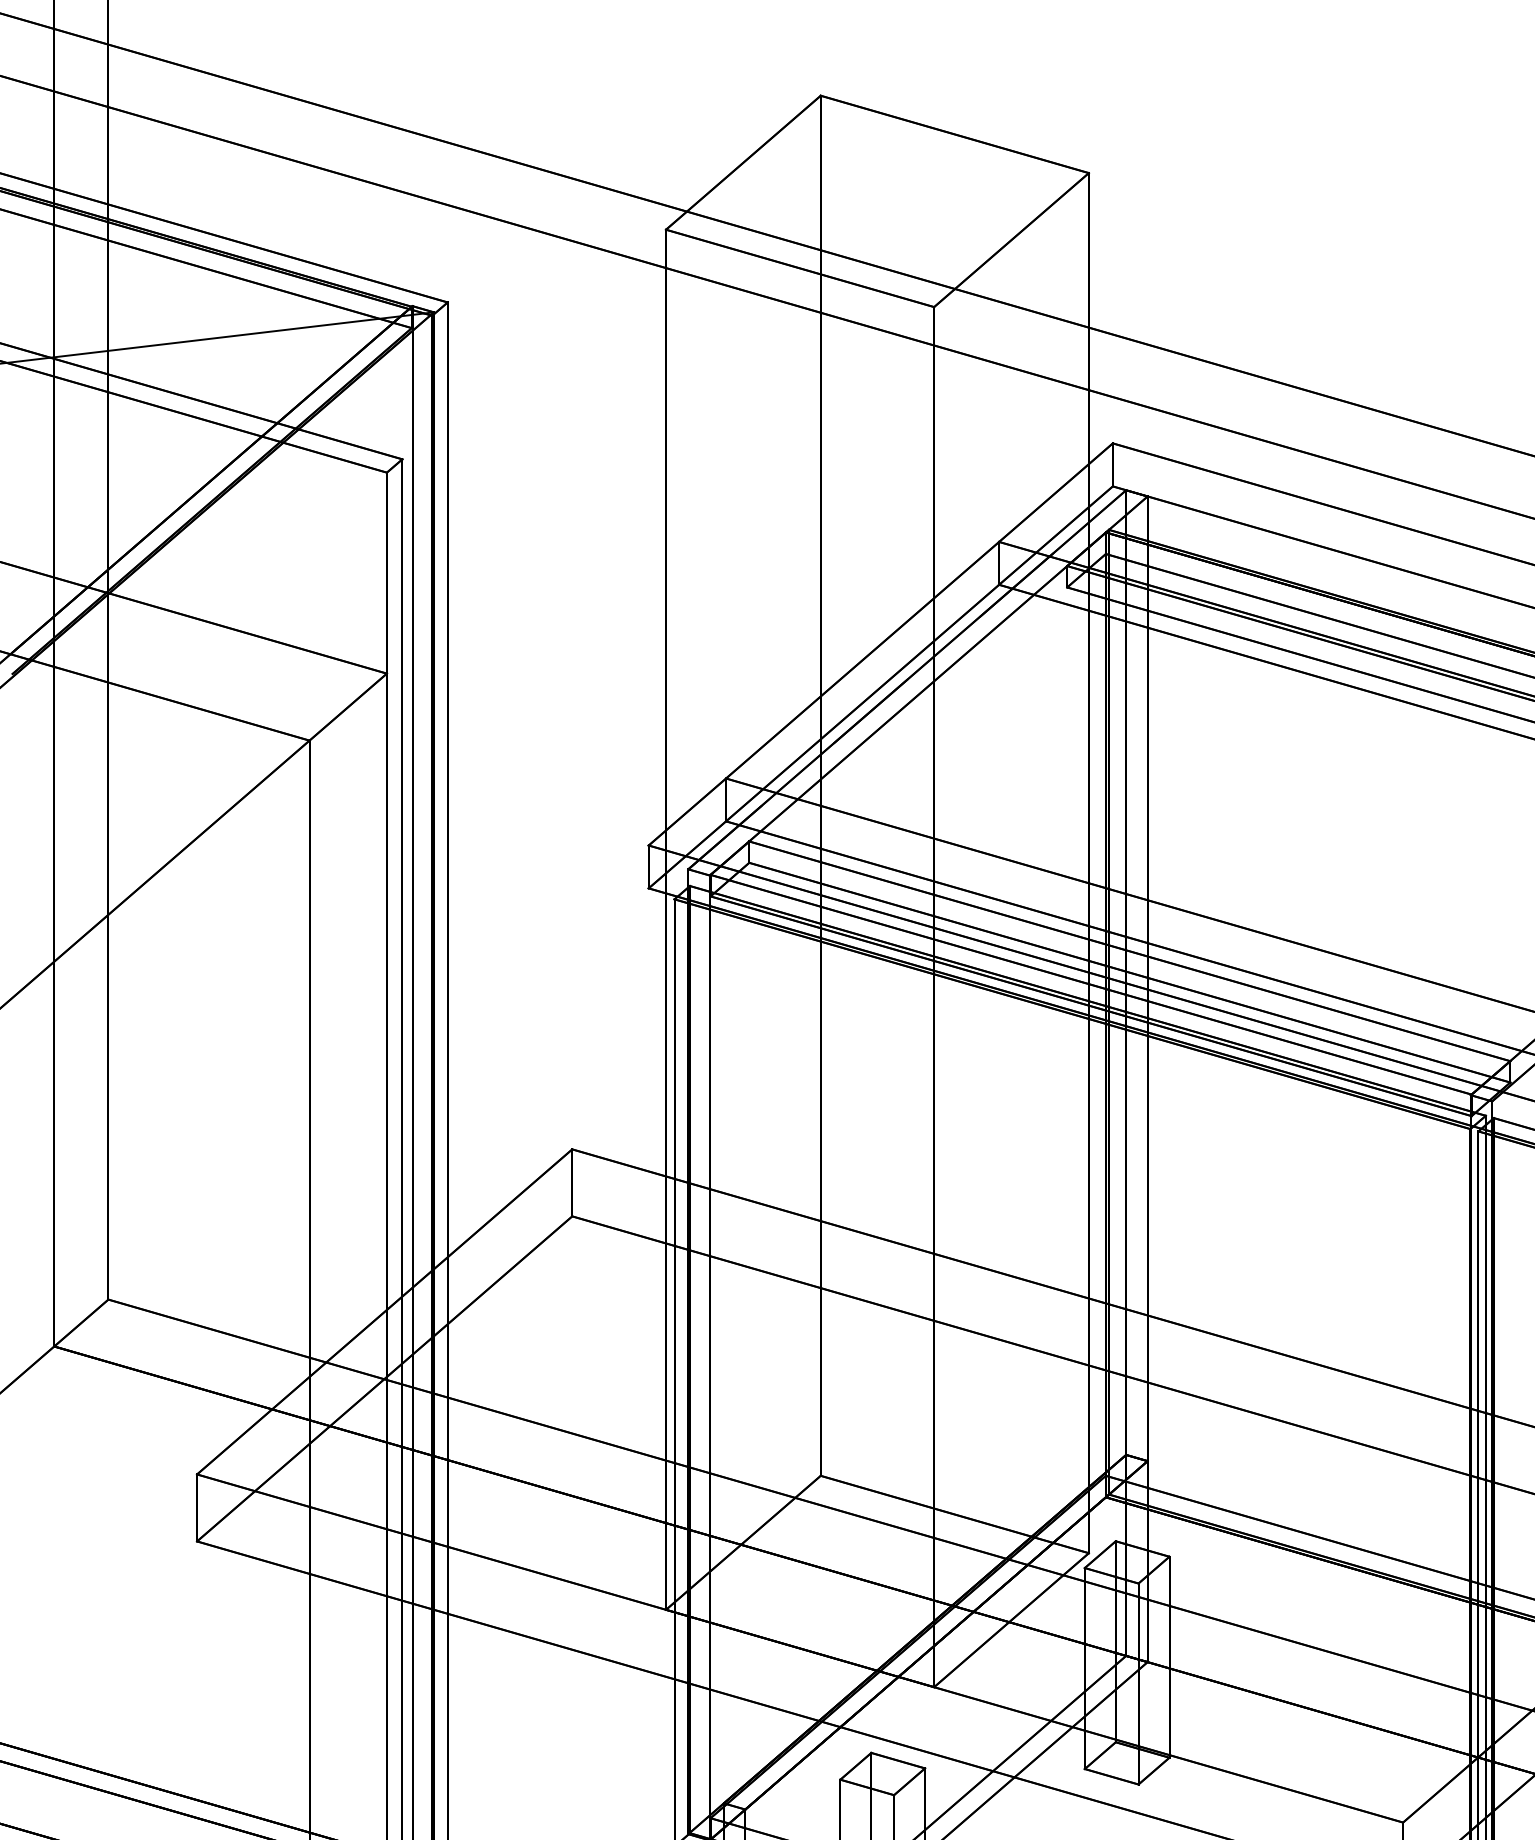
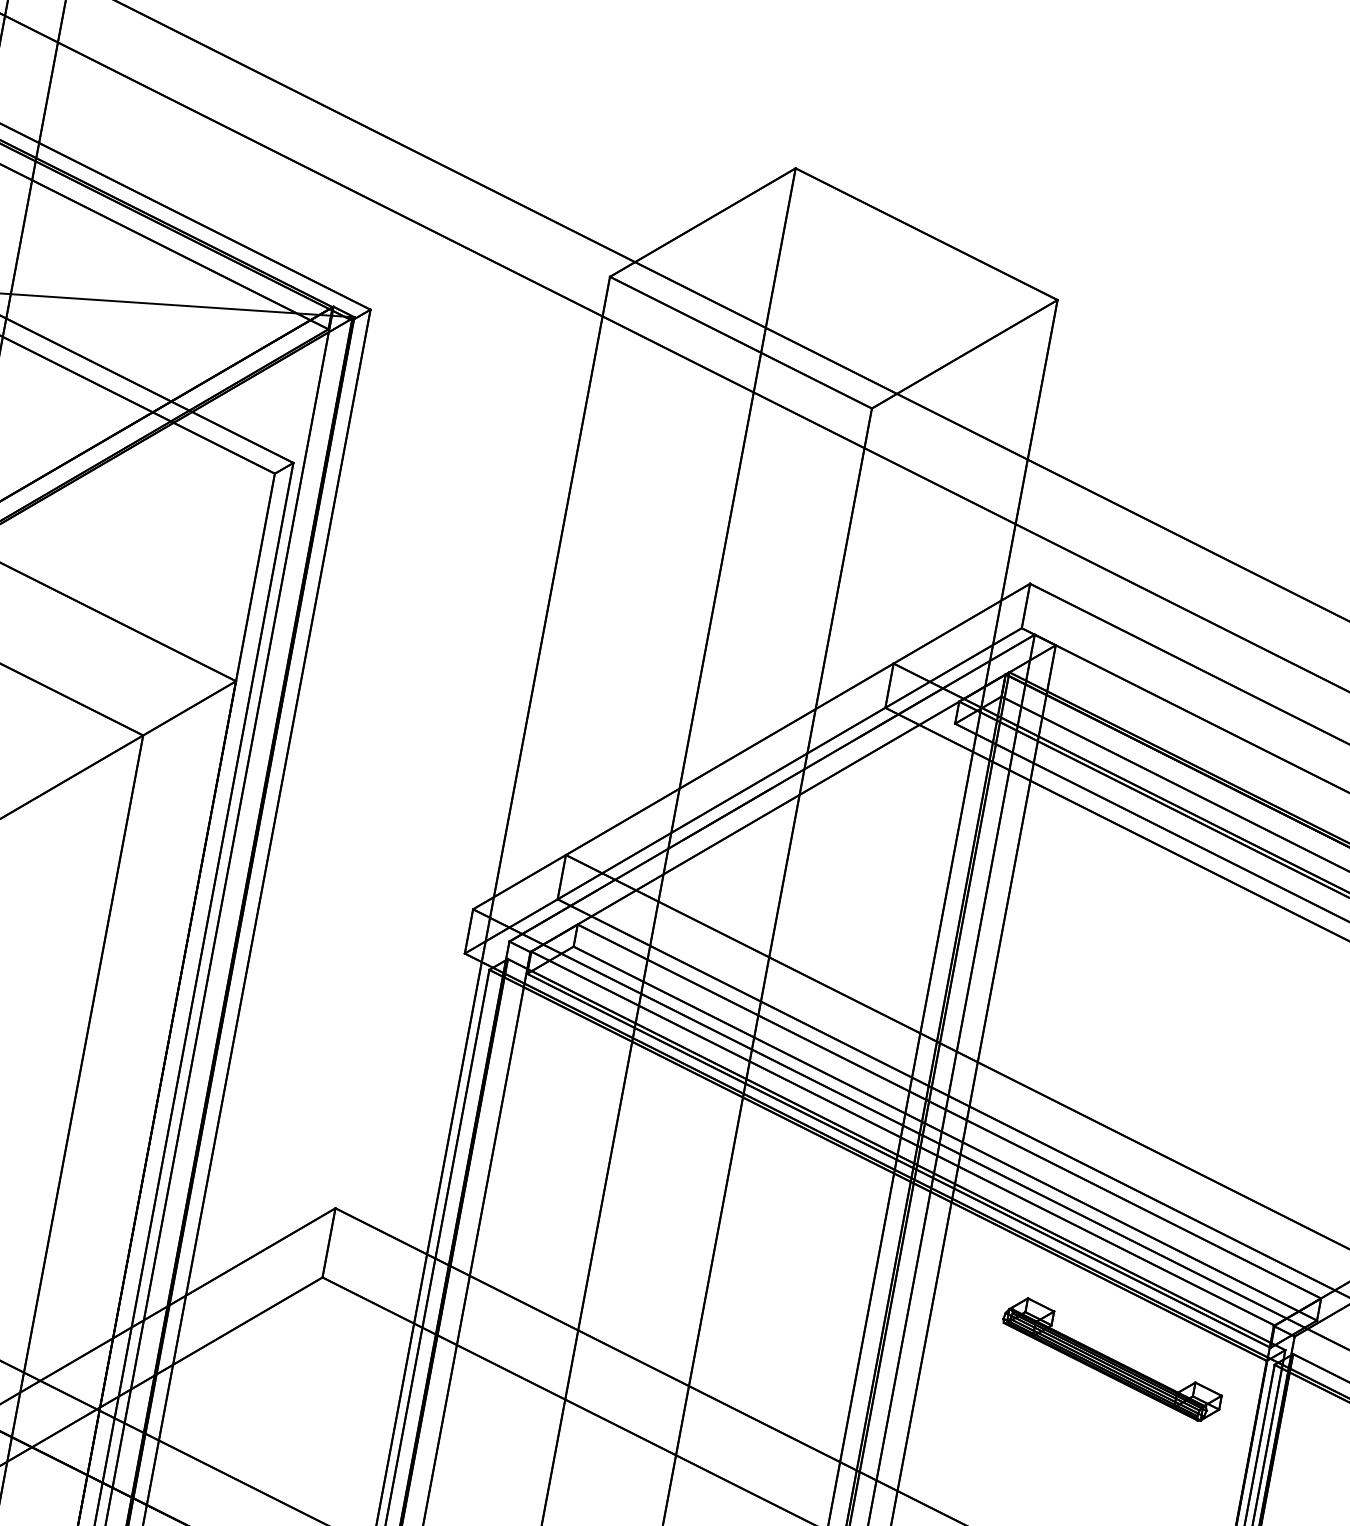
part: (1325, 1154) -> (1112, 1359), added

